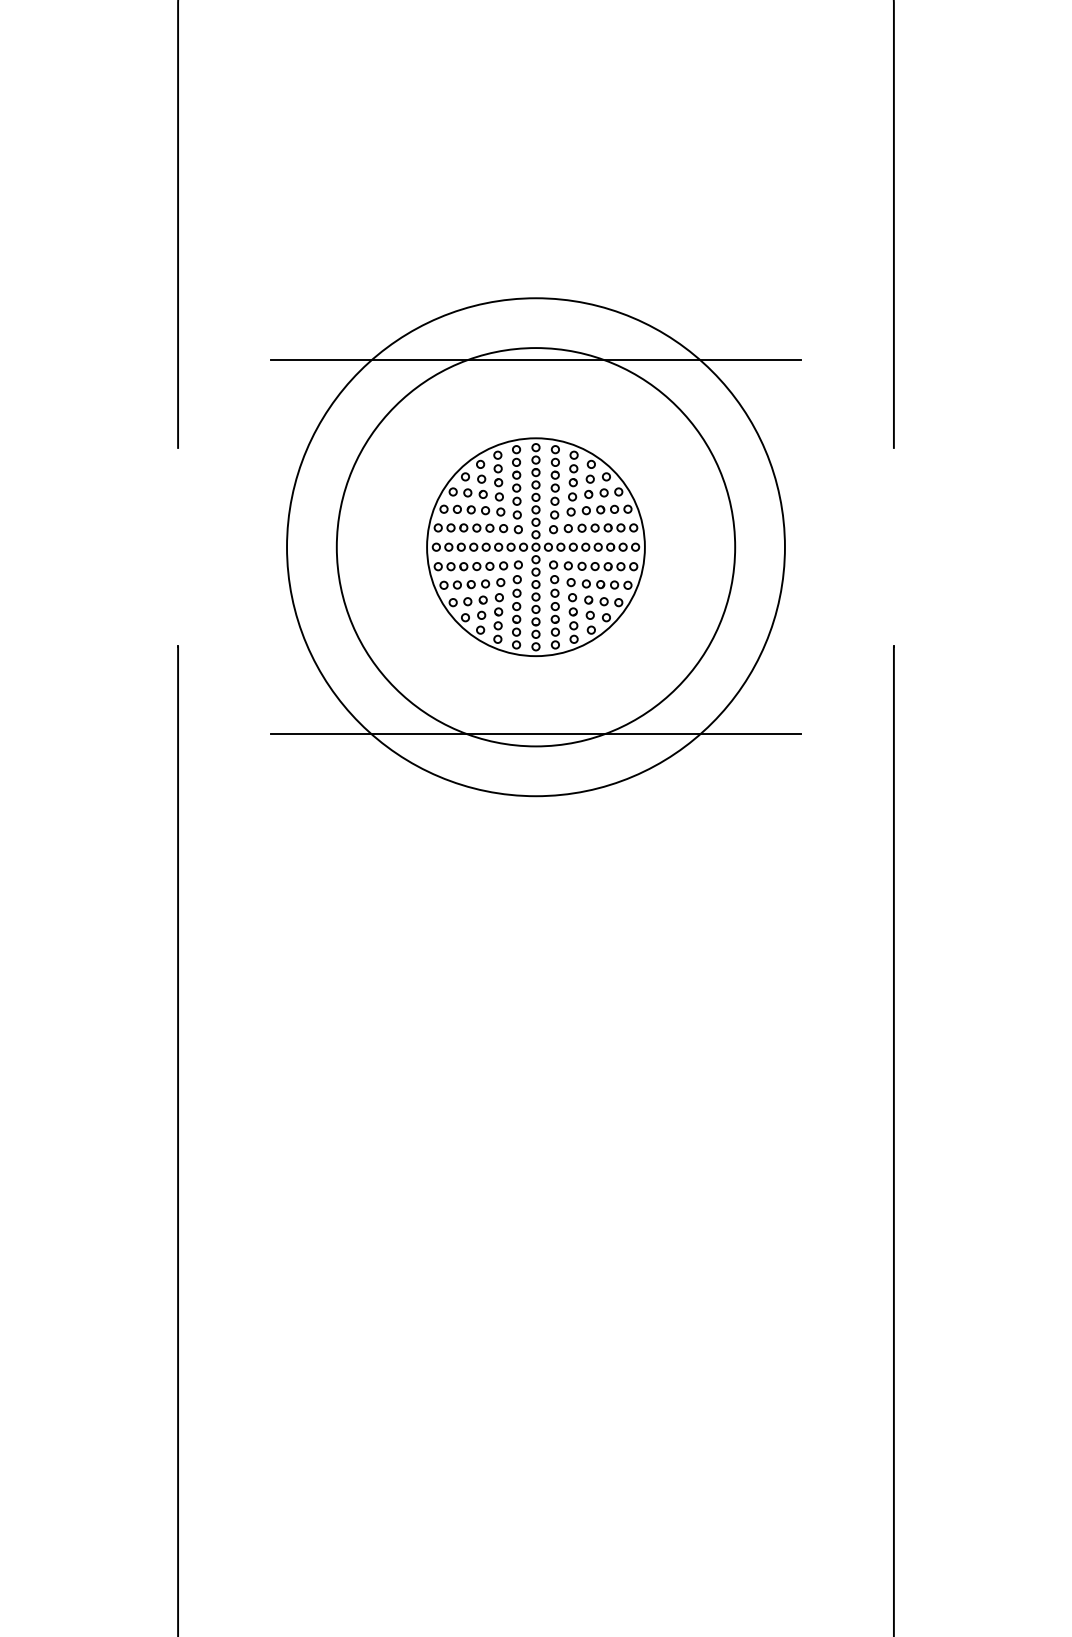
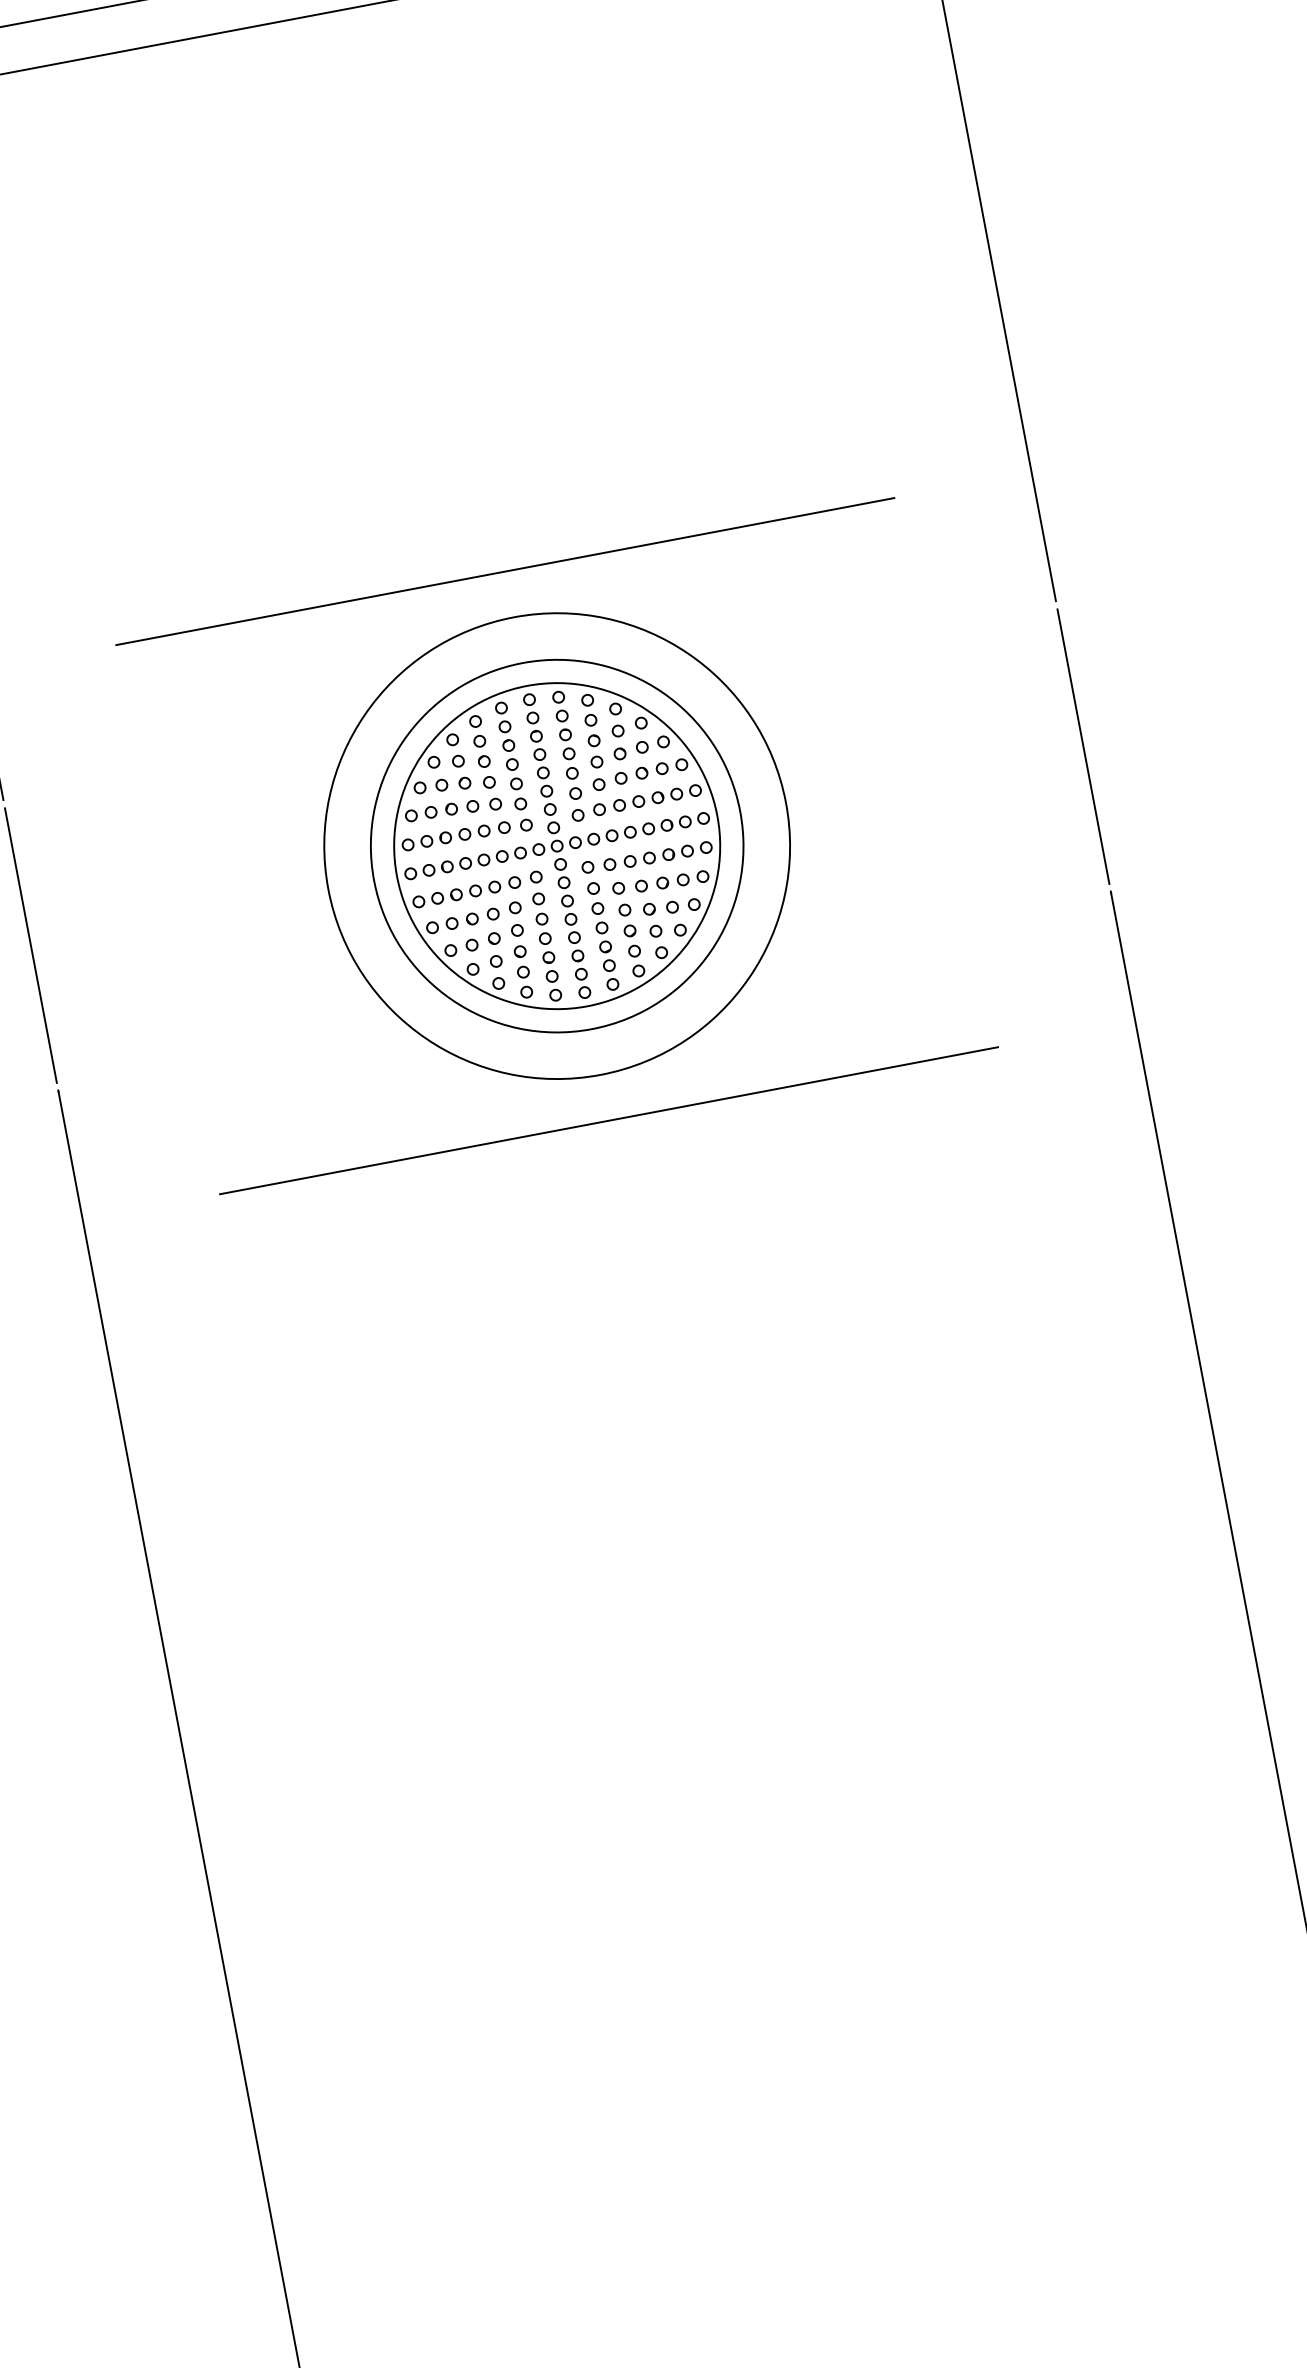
line: (178, 546) -> (31, 944), added
circle: (535, 546) -> (556, 845), size x0.62
circle: (535, 546) -> (556, 845), size x0.62
line: (893, 546) -> (1082, 745), added

